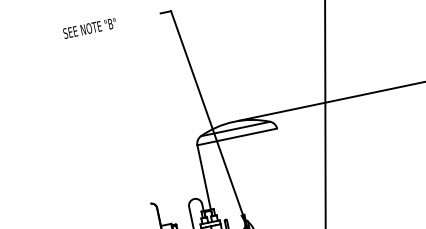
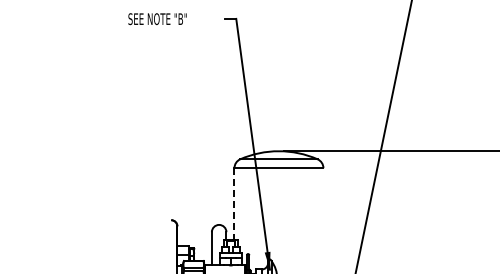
text: (89, 28) -> (157, 19), moved
line: (204, 177) -> (234, 204), solid -> dashed

